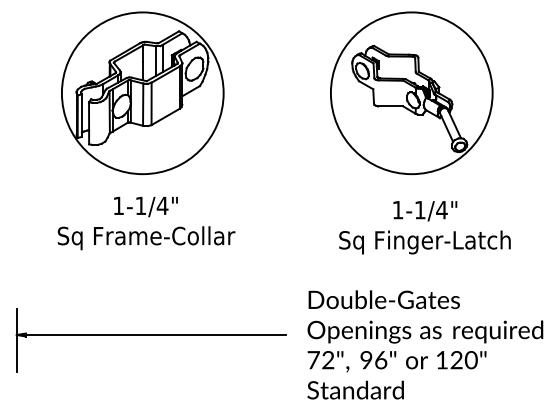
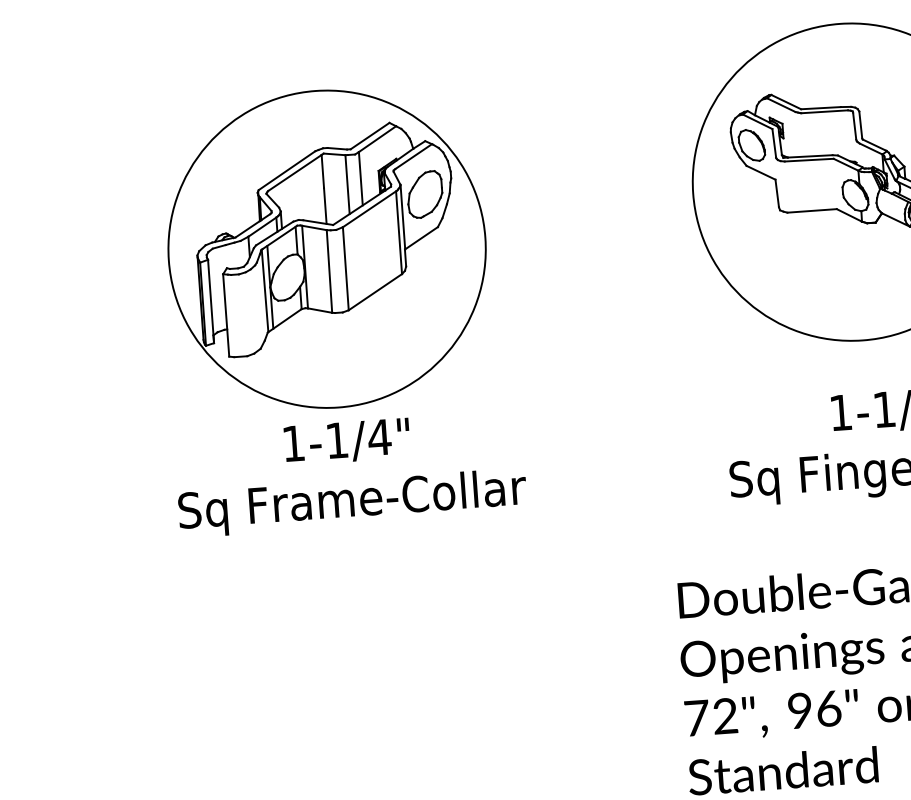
part: (142, 93) -> (326, 249), moved
part: (150, 340) -> (374, 702), removed

